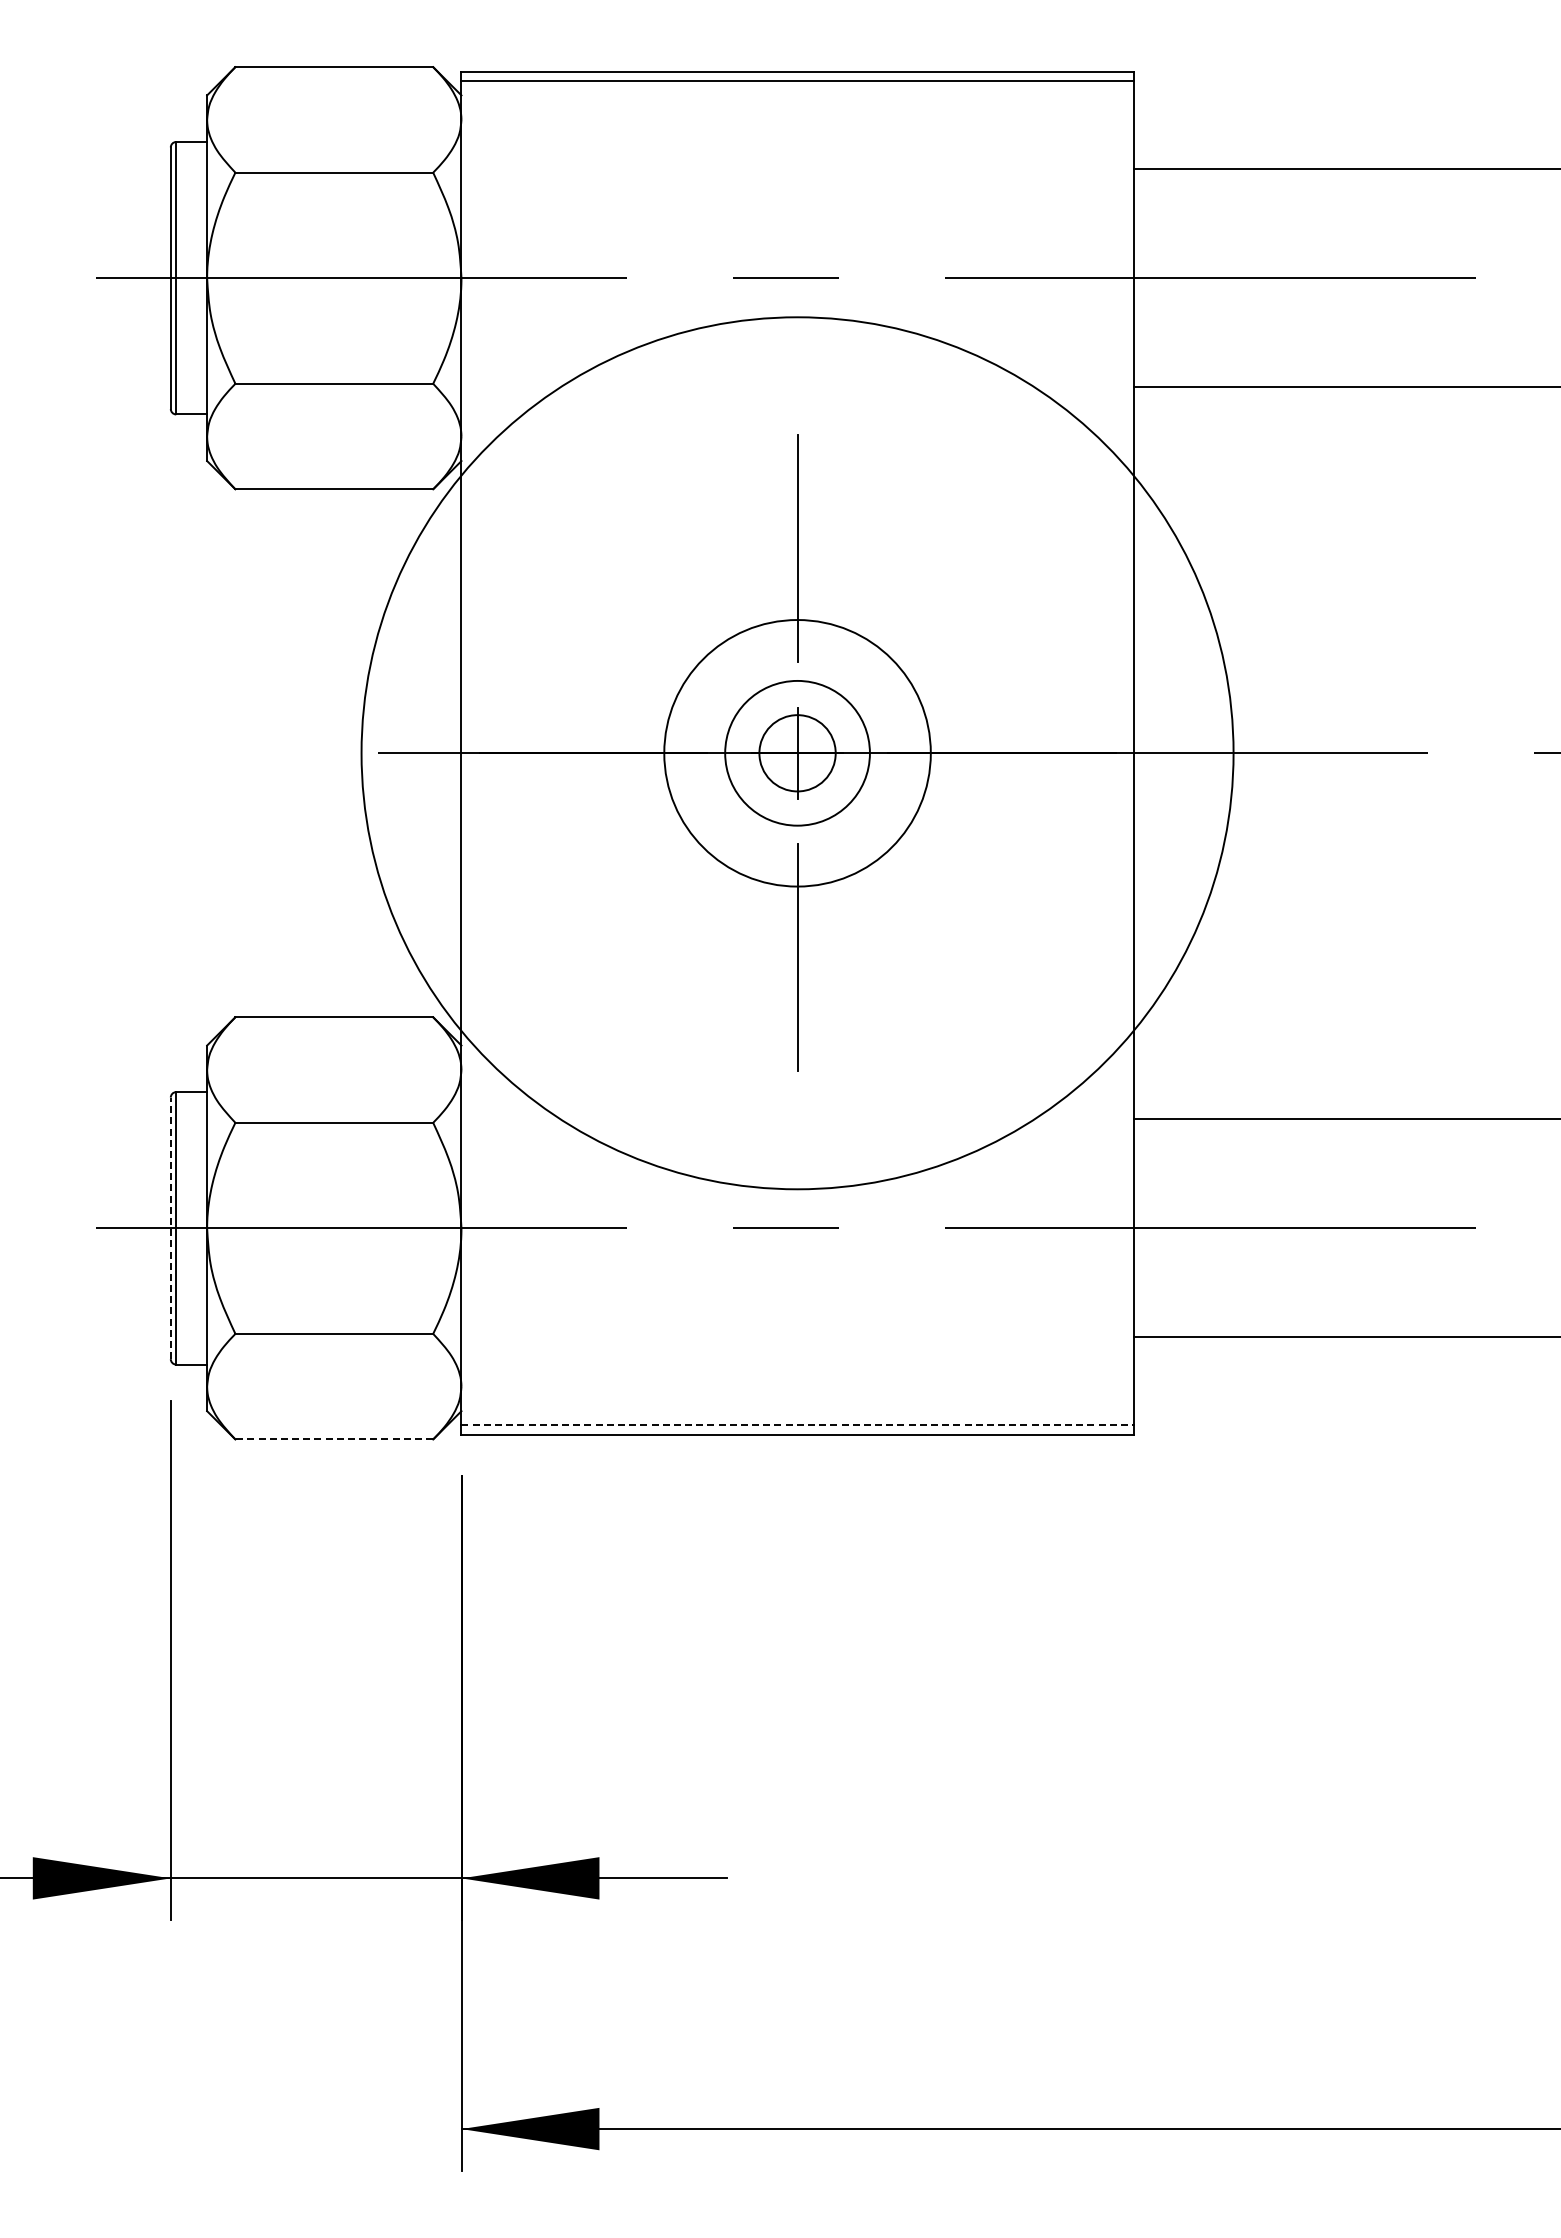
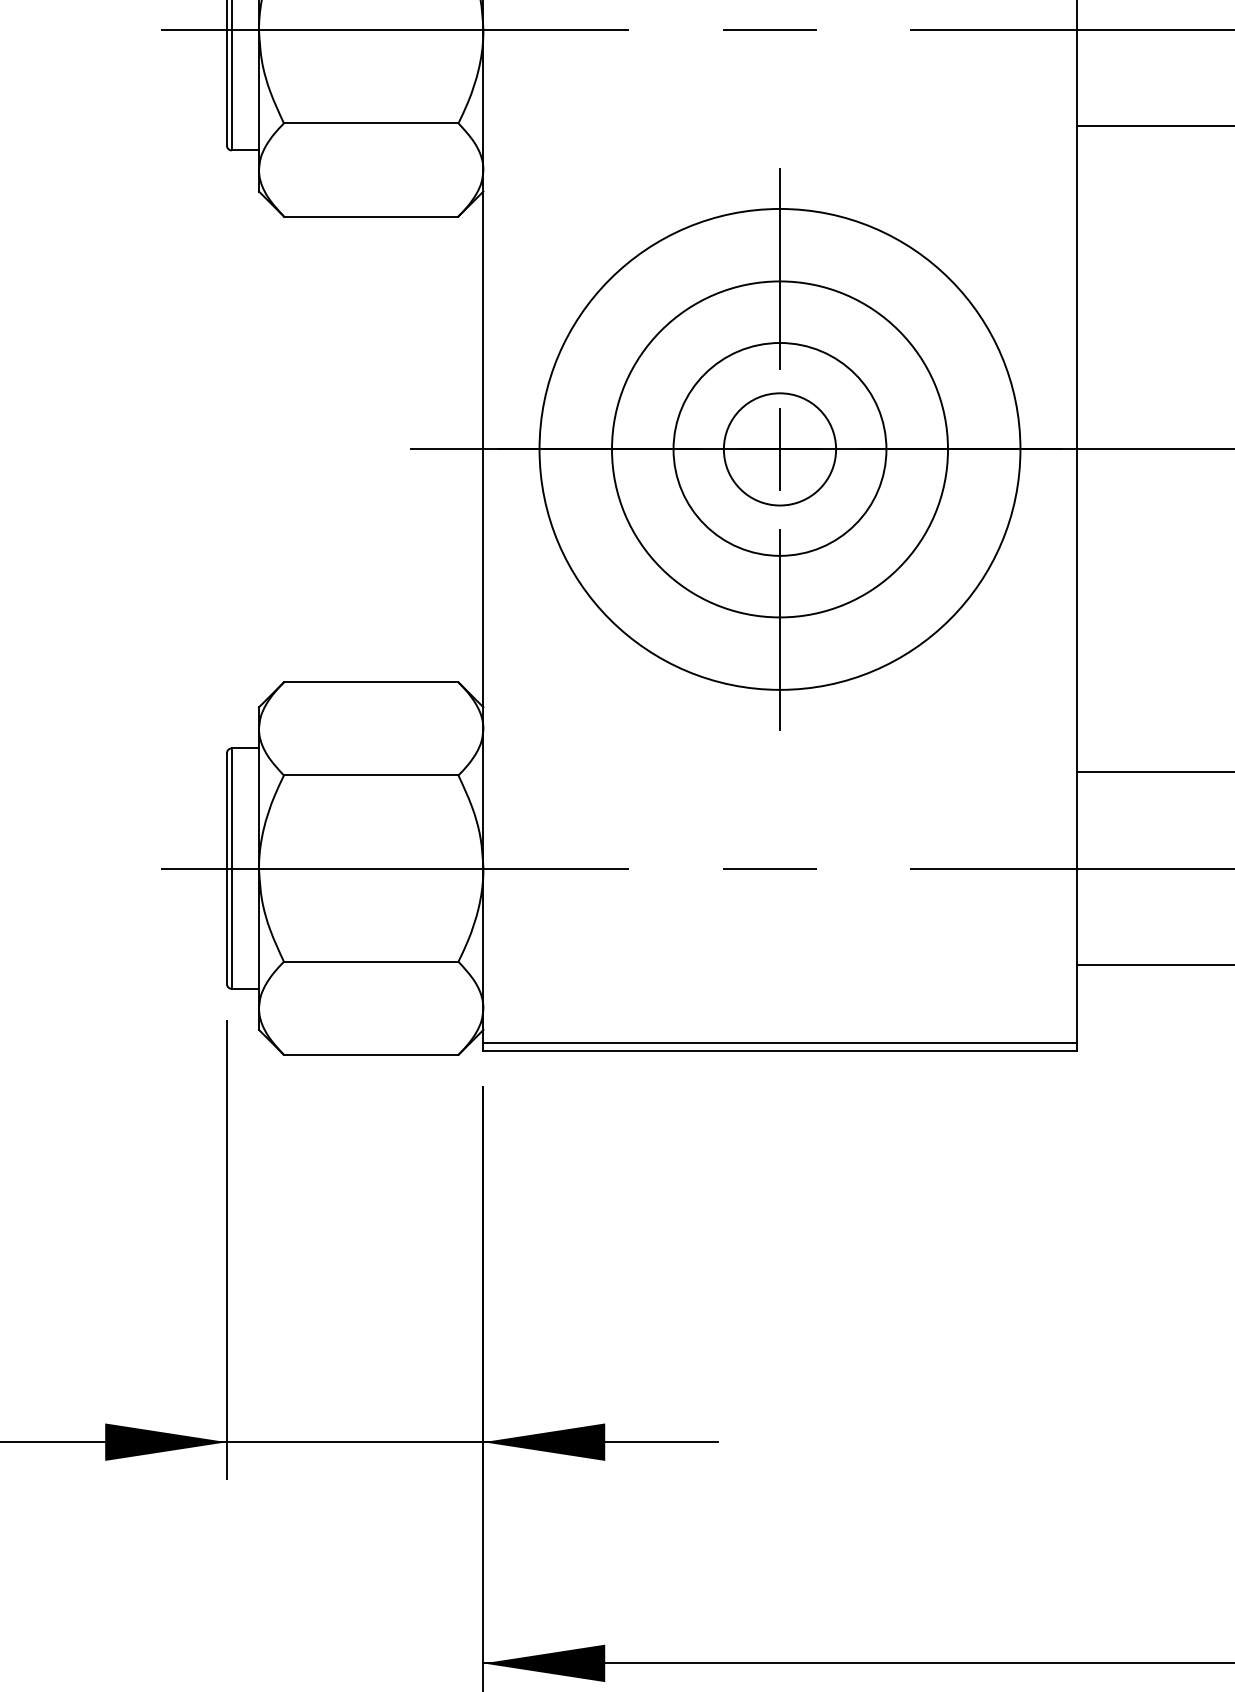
circle: (797, 752) -> (779, 448), size x0.62
circle: (797, 752) -> (779, 448), size x1.43
circle: (797, 752) -> (779, 448), size x1.67
circle: (797, 752) -> (779, 448), size x1.67
line: (170, 1228) -> (226, 868), dashed -> solid
line: (798, 1425) -> (780, 1042), dashed -> solid
line: (334, 1439) -> (371, 1054), dashed -> solid

